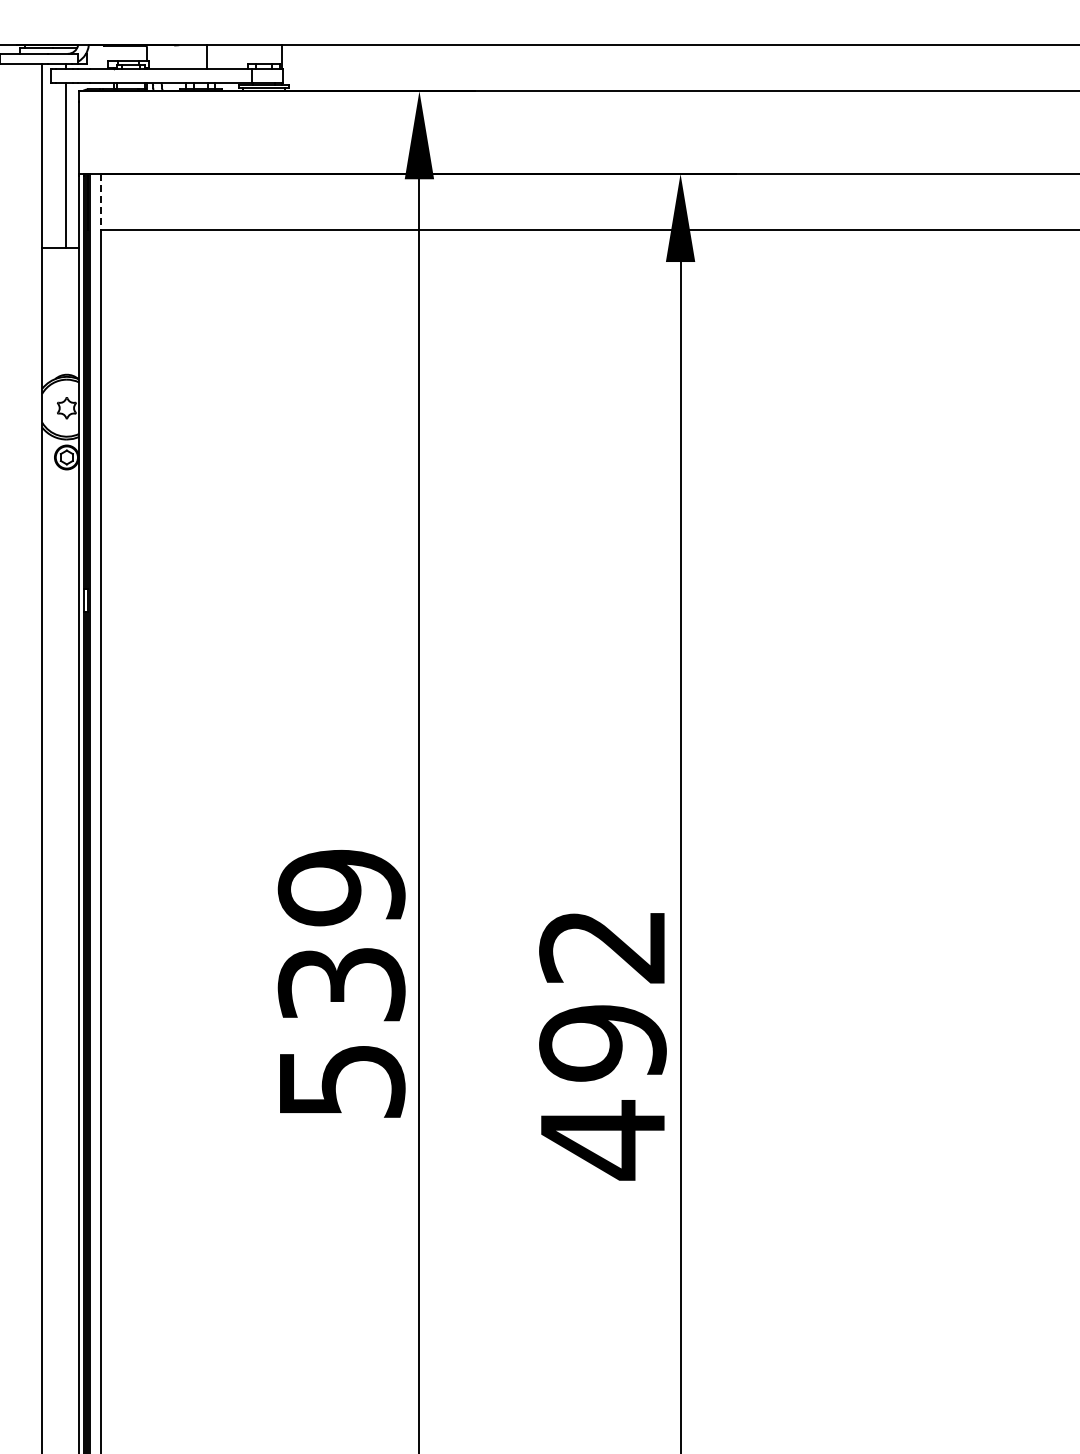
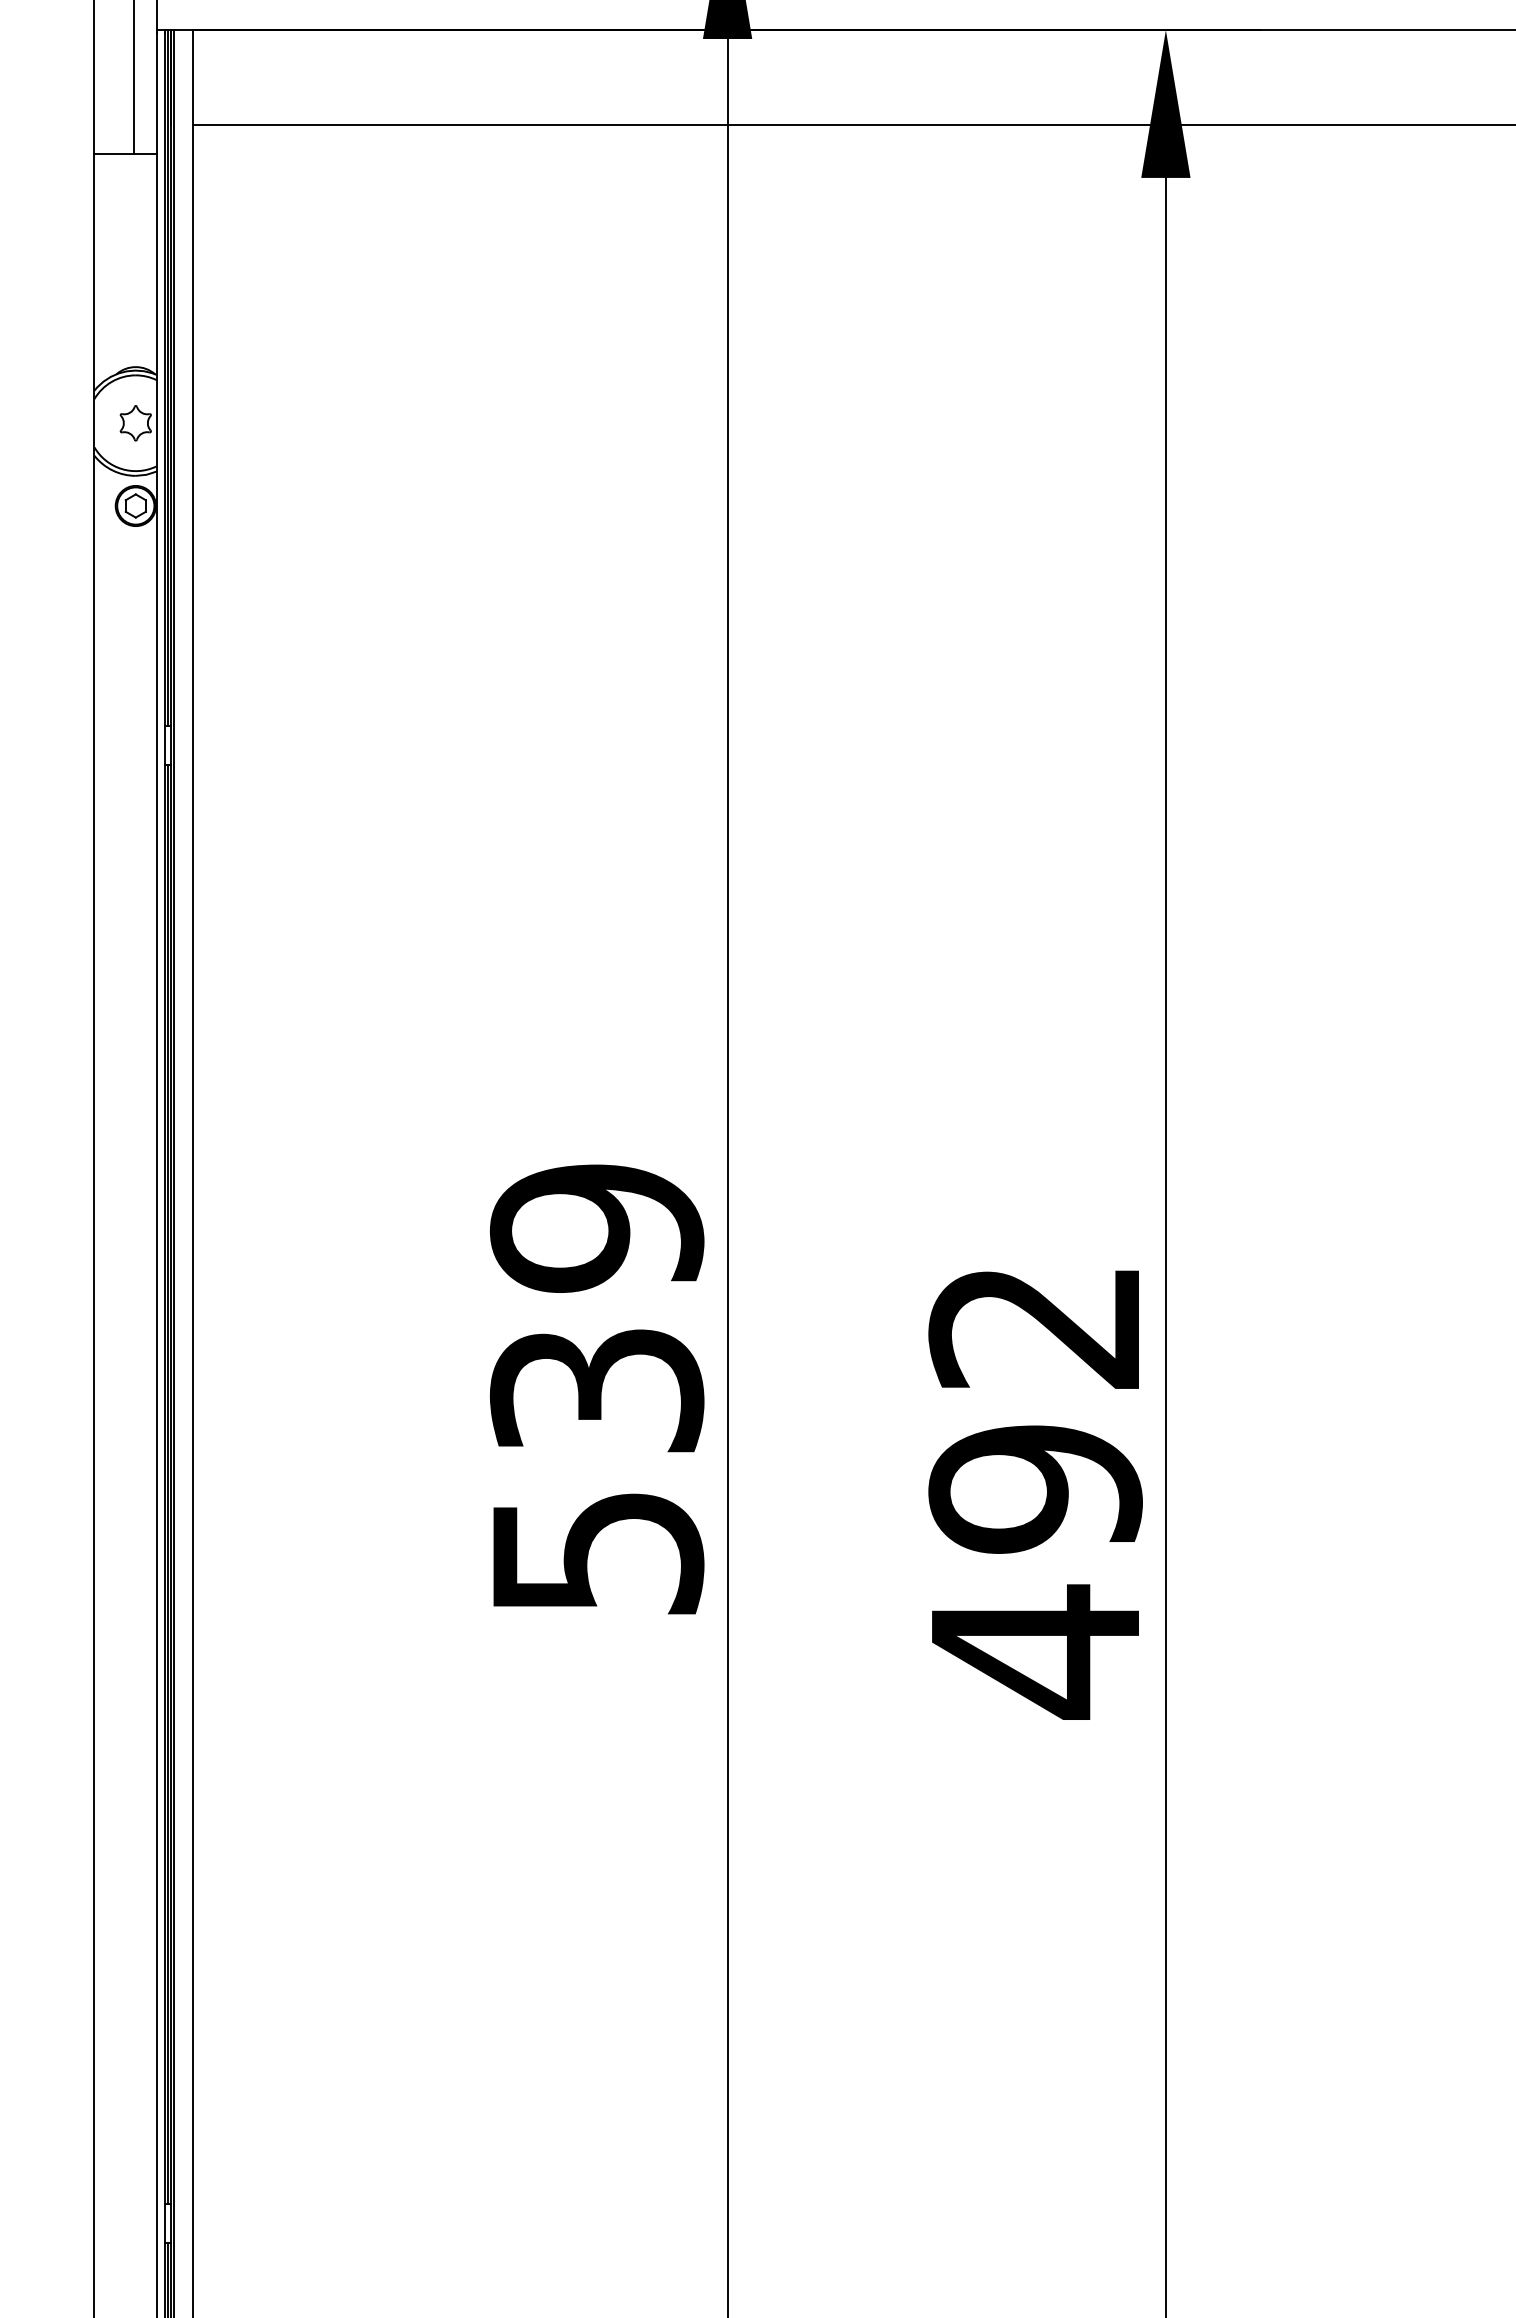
line: (101, 202) -> (193, 77), dashed -> solid

